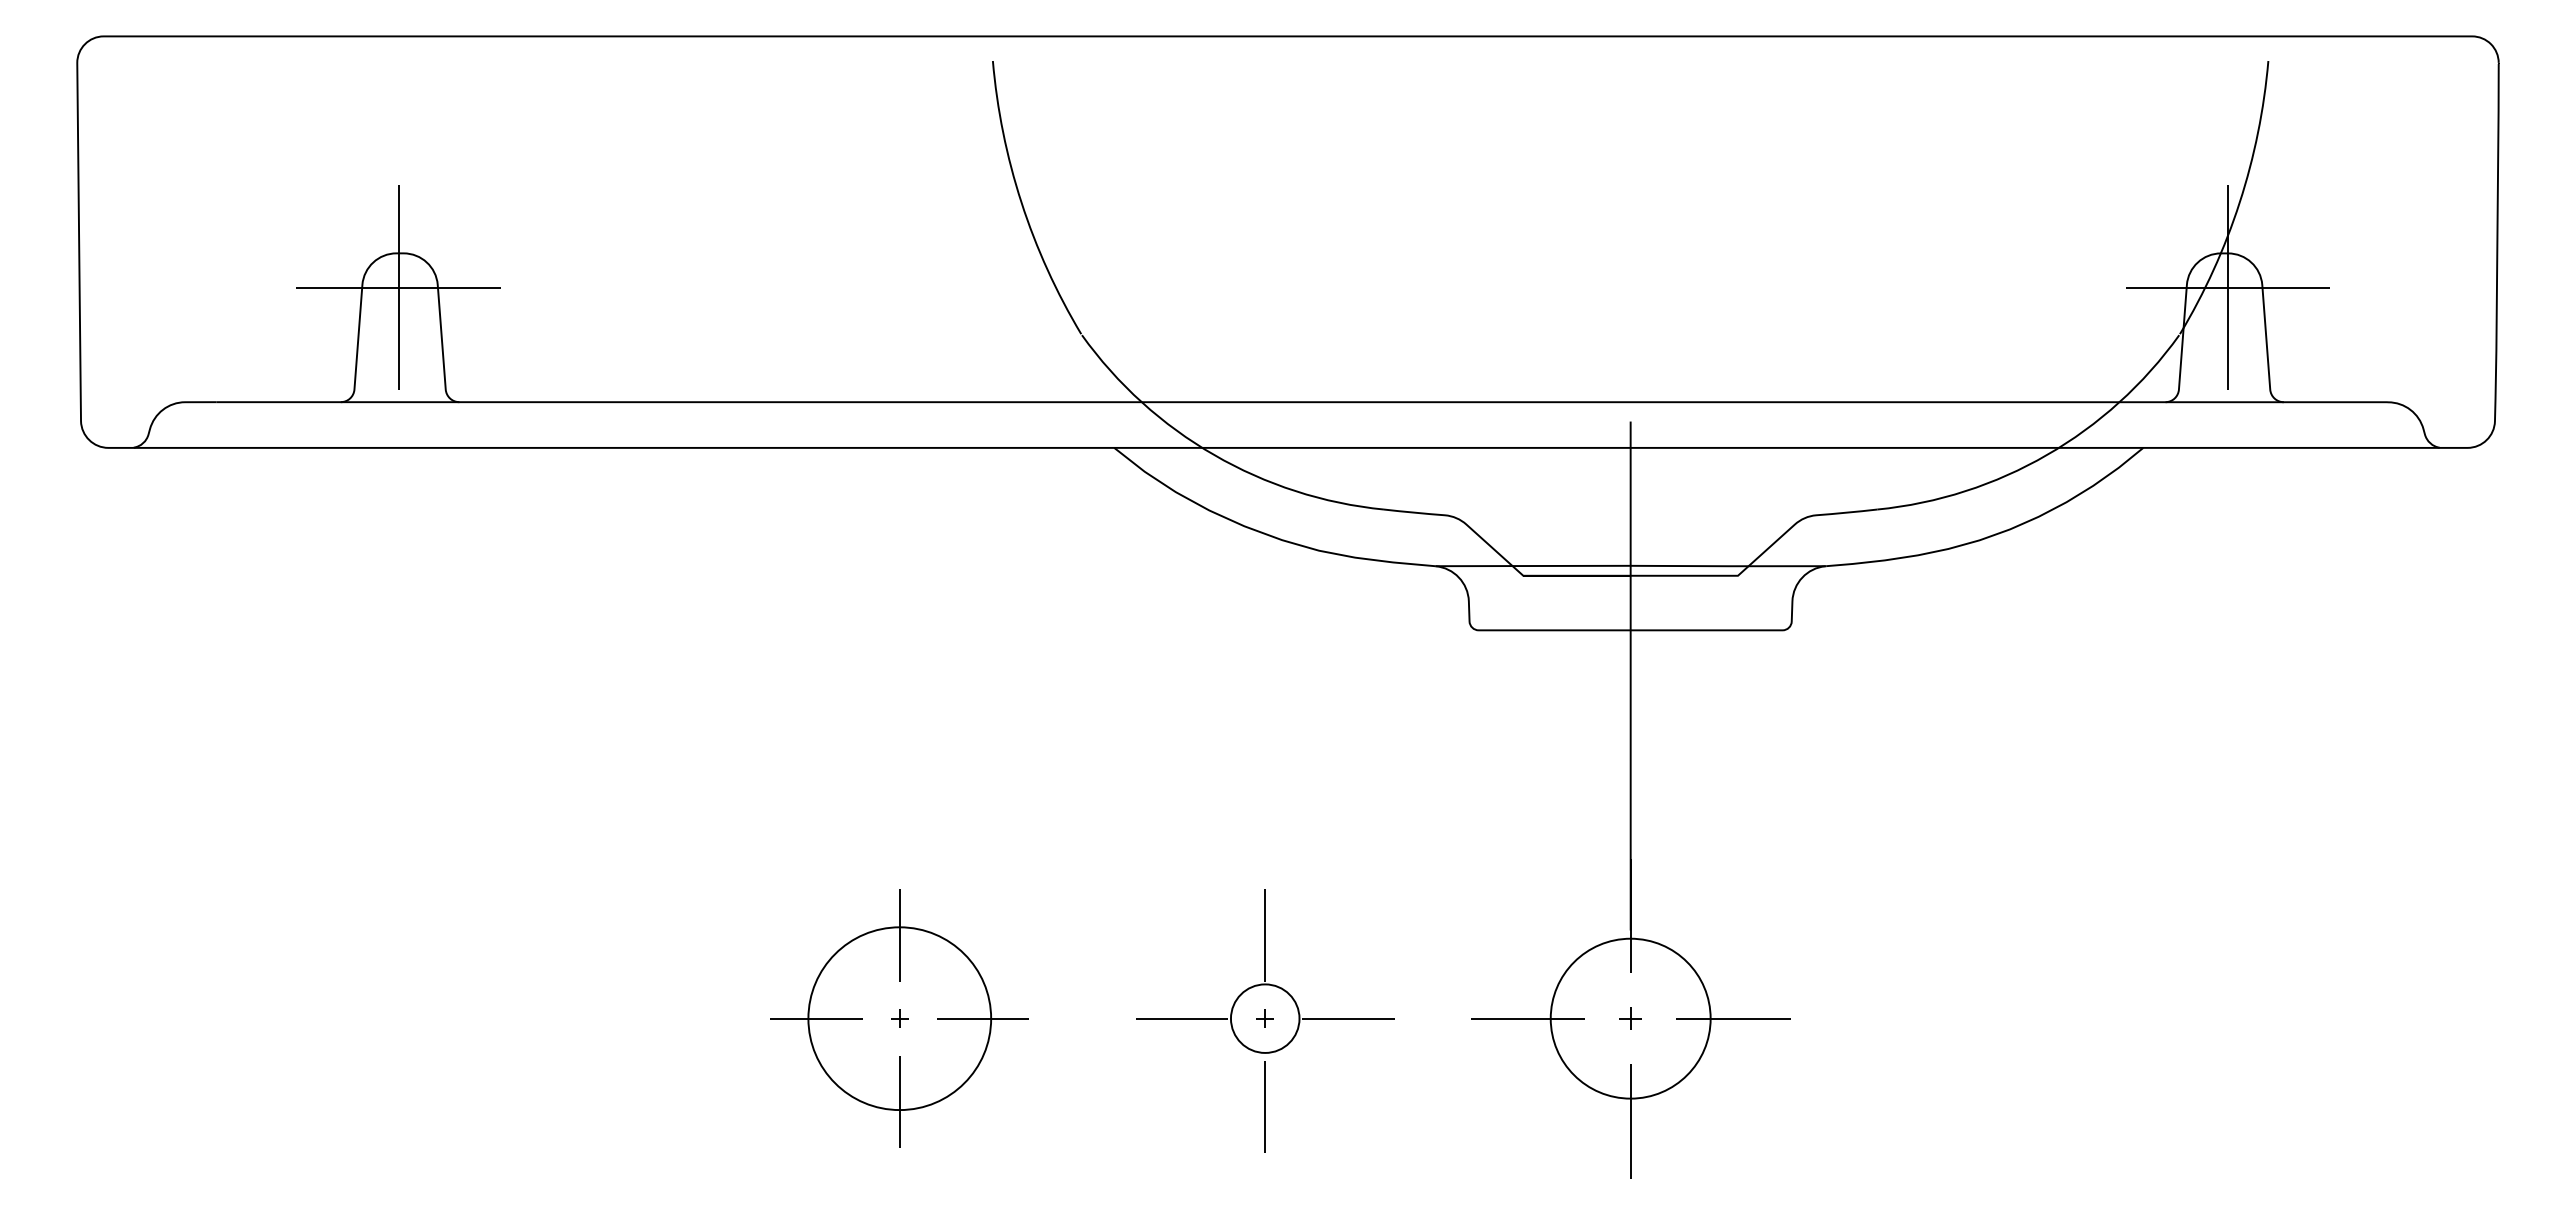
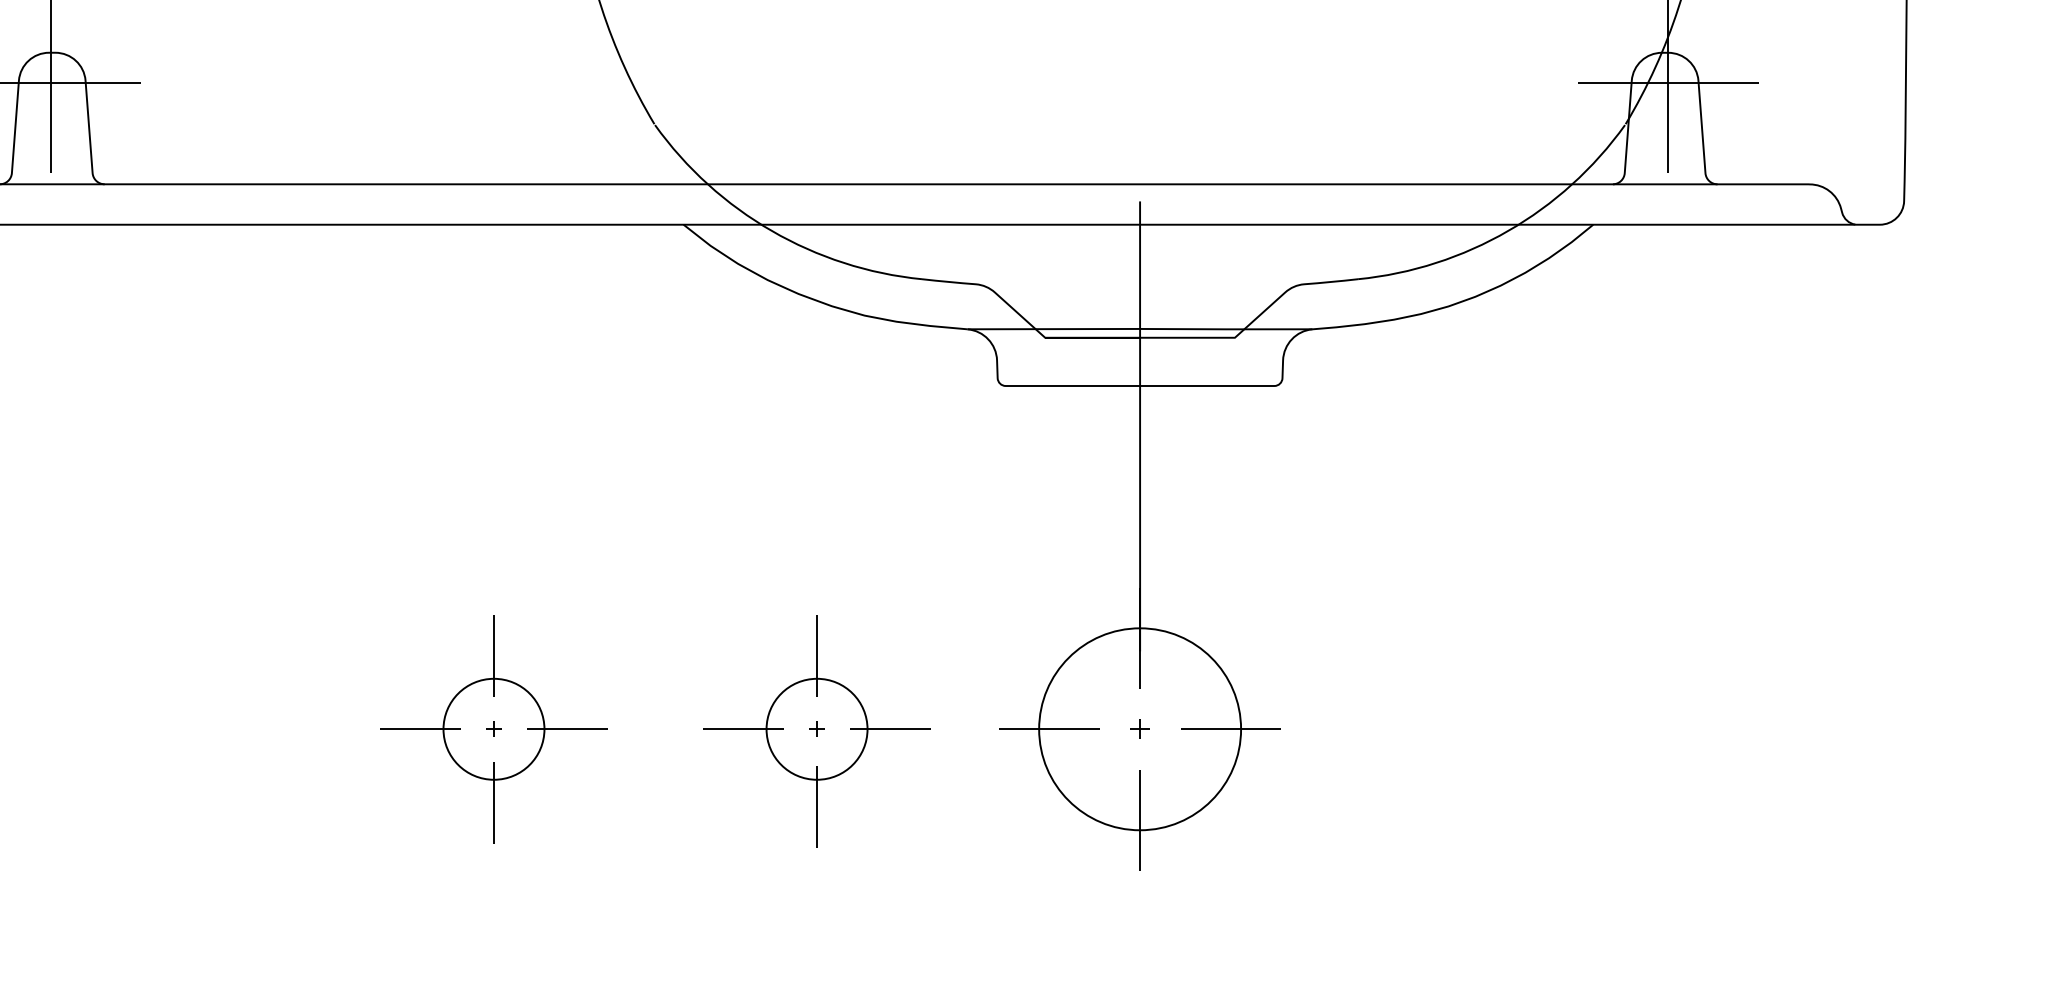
circle: (899, 1018) -> (493, 729), size x0.62
circle: (1265, 1018) -> (817, 729), size x1.67
circle: (1630, 1018) -> (1139, 729), size x1.43

